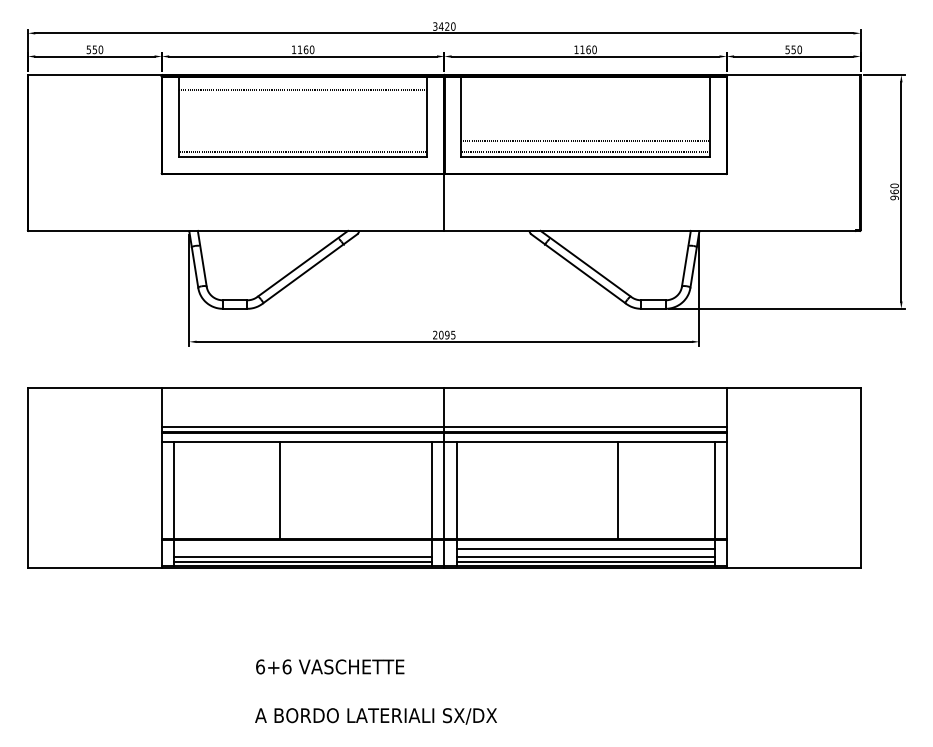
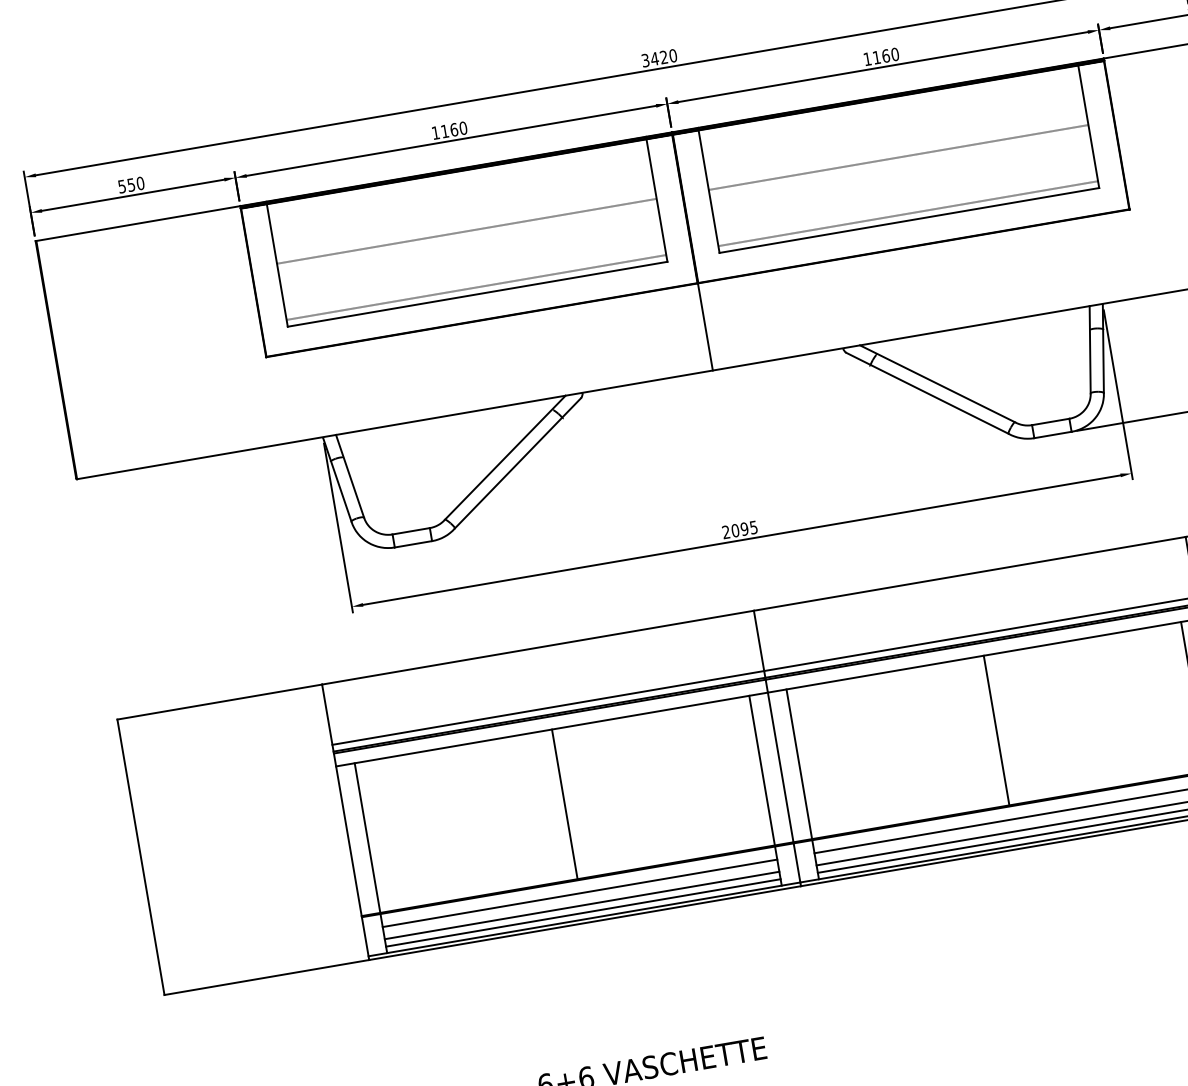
line: (302, 89) -> (465, 231), moved
line: (585, 140) -> (898, 157), moved
line: (280, 490) -> (565, 804), moved
line: (617, 490) -> (996, 730), moved
line: (303, 548) -> (580, 892), added

